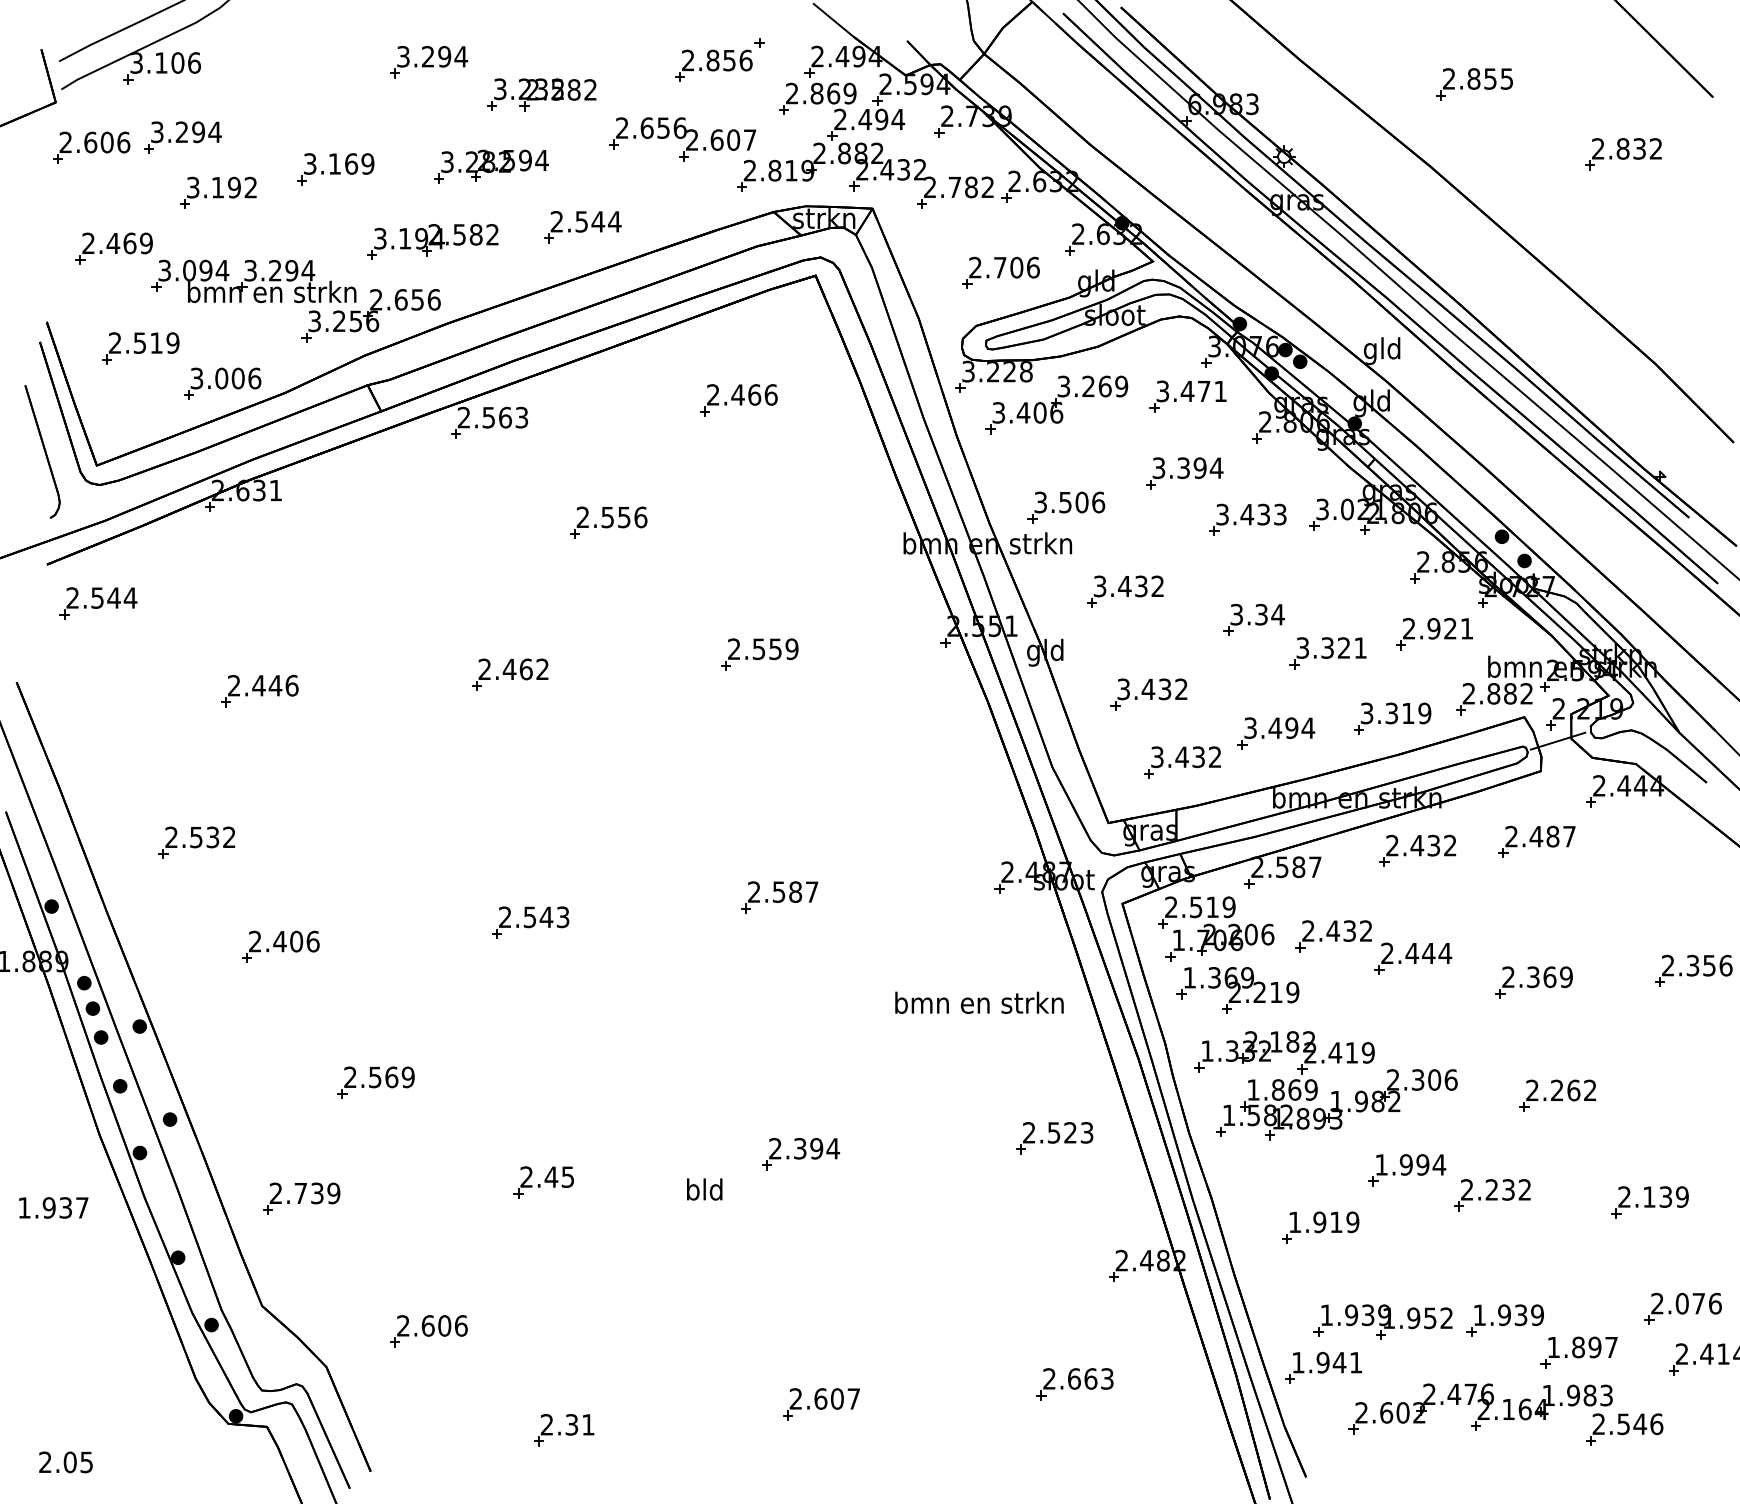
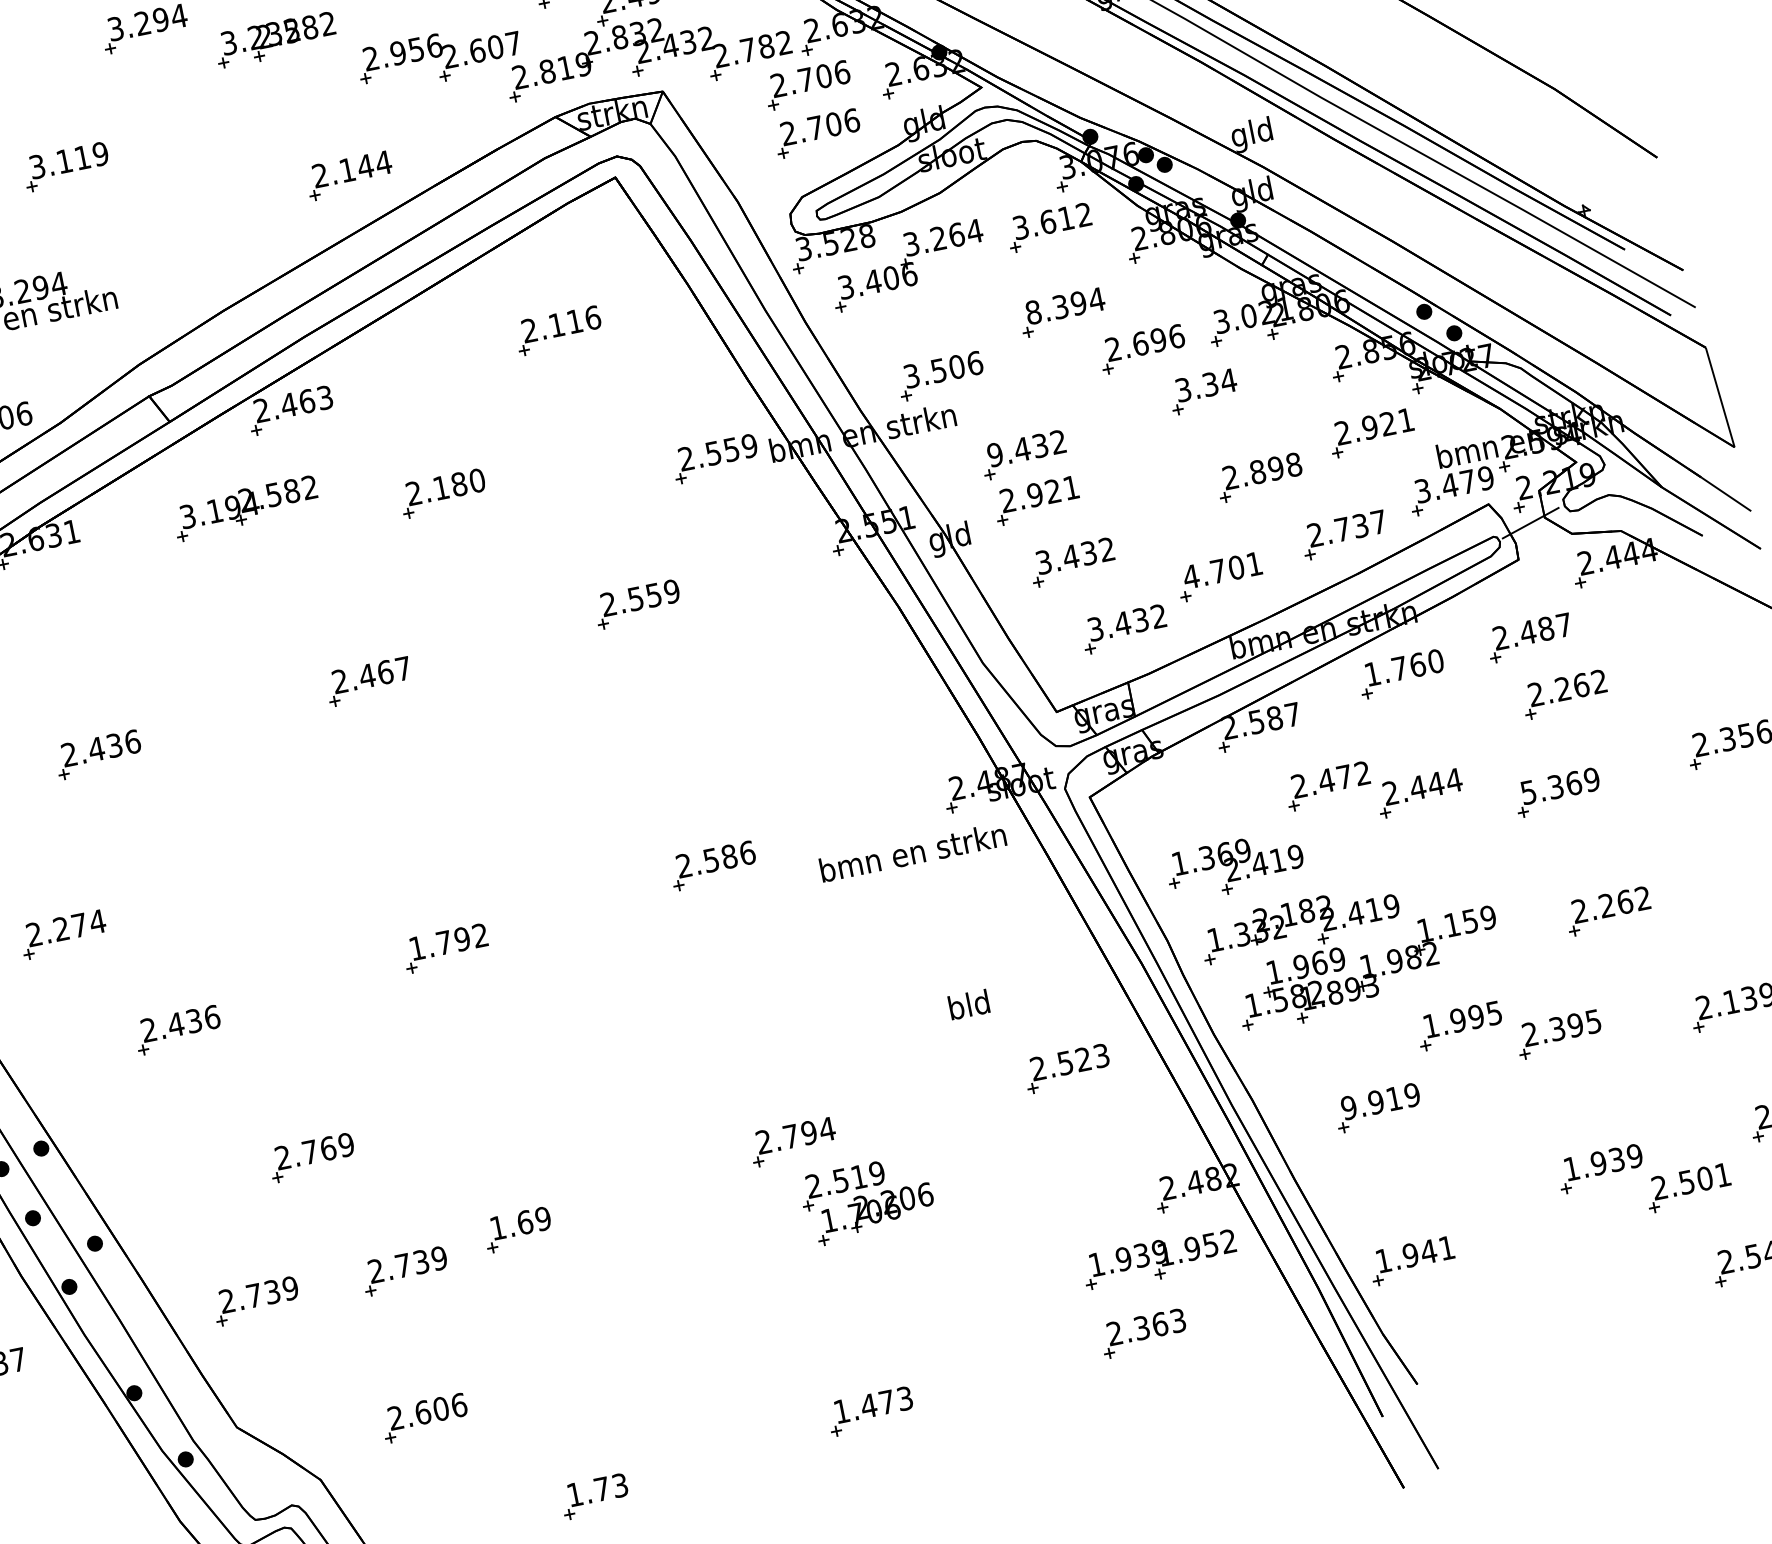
text: (646, 127) -> (397, 52), 2.656 -> 2.956
text: (860, 153) -> (637, 33), 2.882 -> 2.832
text: (351, 163) -> (82, 157), 3.169 -> 3.119
part: (491, 166) -> (236, 129), removed
text: (581, 221) -> (347, 169), 2.544 -> 2.144
part: (1000, 228) -> (807, 85), added
part: (432, 241) -> (245, 508), moved
part: (370, 315) -> (136, 319), removed
text: (993, 372) -> (831, 244), 3.228 -> 3.528
text: (1121, 386) -> (974, 231), 3.269 -> 3.264
text: (1203, 391) -> (1065, 218), 3.471 -> 3.612
text: (746, 394) -> (565, 322), 2.466 -> 2.116
text: (488, 417) -> (288, 404), 2.563 -> 2.463
text: (1158, 467) -> (1032, 311), 3.394 -> 8.394
text: (1251, 514) -> (1145, 342), 3.433 -> 2.696
text: (624, 517) -> (459, 484), 2.556 -> 2.180
part: (853, 540) -> (715, 459), added
text: (1099, 586) -> (994, 455), 3.432 -> 9.432
part: (1253, 619) -> (1202, 391), moved
part: (1128, 634) -> (1036, 501), added
text: (1331, 647) -> (1262, 470), 3.321 -> 2.898
text: (542, 668) -> (403, 667), 2.462 -> 2.467
text: (275, 685) -> (114, 745), 2.446 -> 2.436
text: (1497, 693) -> (1453, 484), 2.882 -> 3.479
text: (1395, 713) -> (1346, 528), 3.319 -> 2.737
text: (1279, 728) -> (1223, 570), 3.494 -> 4.701
text: (213, 837) -> (80, 925), 2.532 -> 2.274
text: (1421, 845) -> (1404, 667), 2.432 -> 1.760
text: (811, 891) -> (746, 852), 2.587 -> 2.586
part: (1557, 897) -> (1564, 694), added
text: (534, 917) -> (449, 942), 2.543 -> 1.792
part: (1216, 928) -> (867, 1199), moved
text: (1349, 930) -> (1344, 776), 2.432 -> 2.472
text: (296, 941) -> (194, 1020), 2.406 -> 2.436
text: (1508, 977) -> (1528, 792), 2.369 -> 5.369
text: (1259, 991) -> (1259, 863), 2.219 -> 2.419
text: (979, 1002) -> (912, 851), moved
text: (375, 1077) -> (310, 1152), 2.569 -> 2.769
text: (1422, 1079) -> (1457, 923), 2.306 -> 1.159
text: (1277, 1089) -> (1300, 966), 1.869 -> 1.969
text: (800, 1148) -> (791, 1136), 2.394 -> 2.794
text: (1439, 1164) -> (1494, 1012), 1.994 -> 1.995
text: (547, 1176) -> (520, 1222), 2.45 -> 1.69
text: (704, 1189) -> (968, 1004), moved
text: (1507, 1189) -> (1574, 1025), 2.232 -> 2.395
part: (437, 1198) -> (405, 1271), added
text: (1294, 1222) -> (1348, 1108), 1.919 -> 9.919
part: (1382, 1321) -> (1159, 1259), moved
text: (1582, 1347) -> (1691, 1181), 1.897 -> 2.501
text: (1074, 1378) -> (1142, 1327), 2.663 -> 2.363
text: (824, 1398) -> (872, 1404), 2.607 -> 1.473
part: (1480, 1408) -> (1593, 1270), removed
text: (567, 1424) -> (597, 1489), 2.31 -> 1.73

